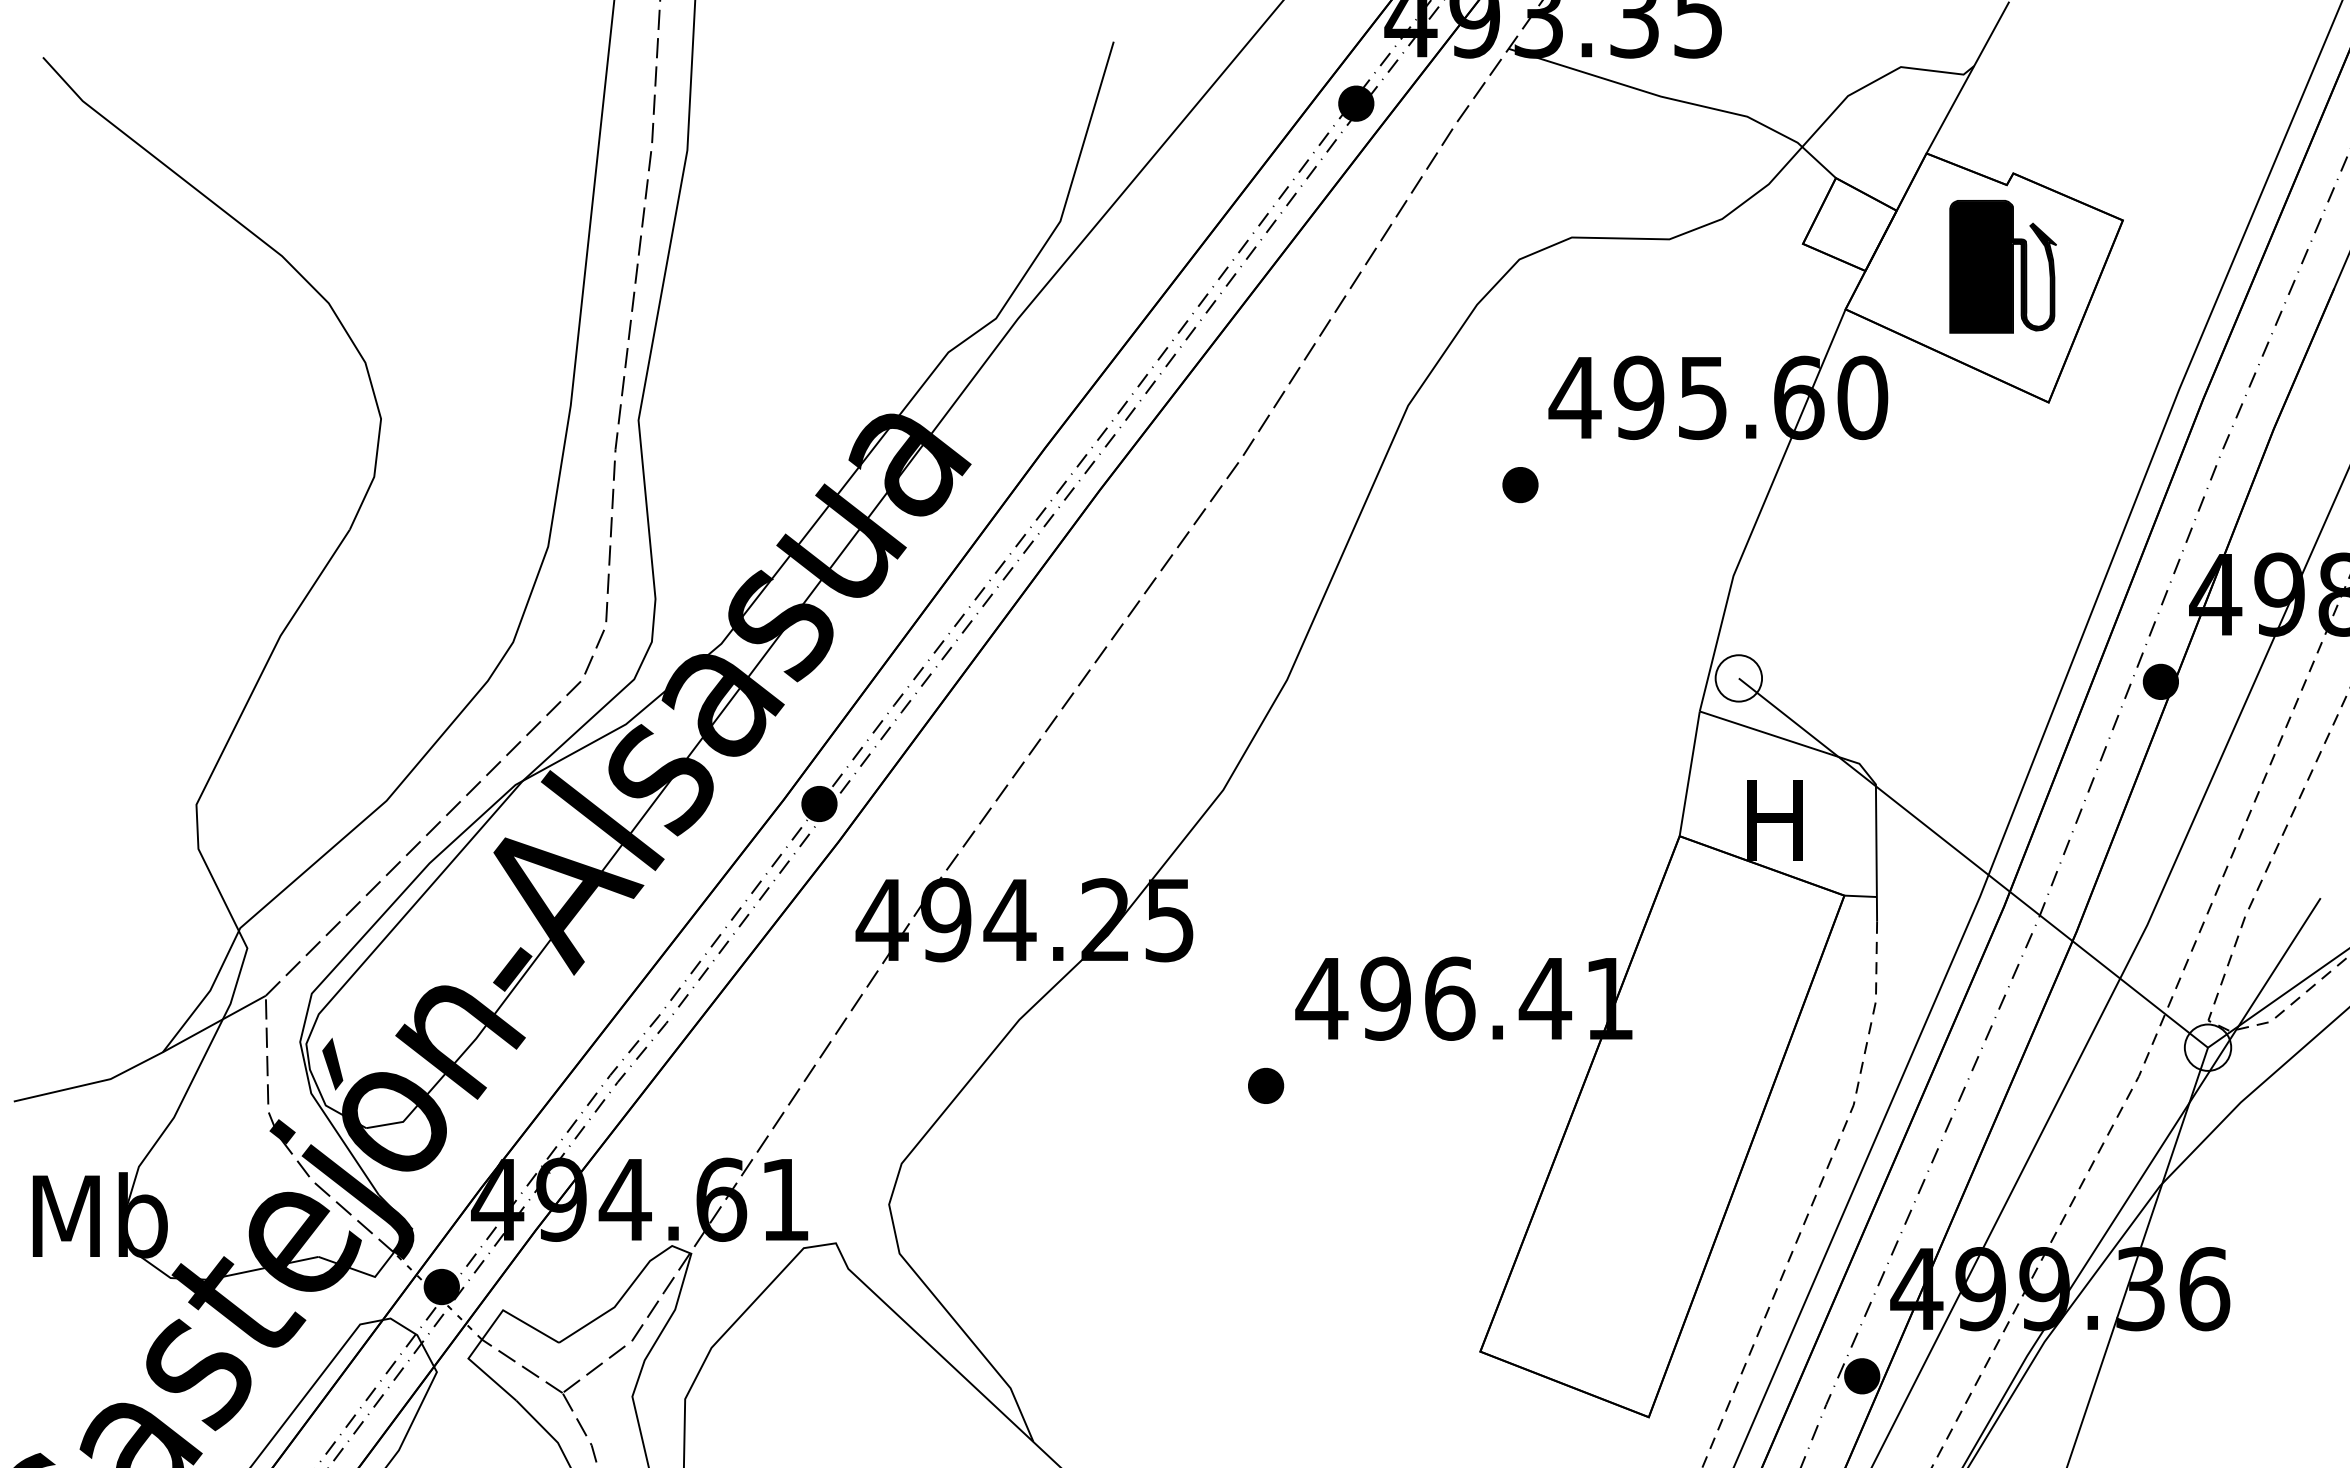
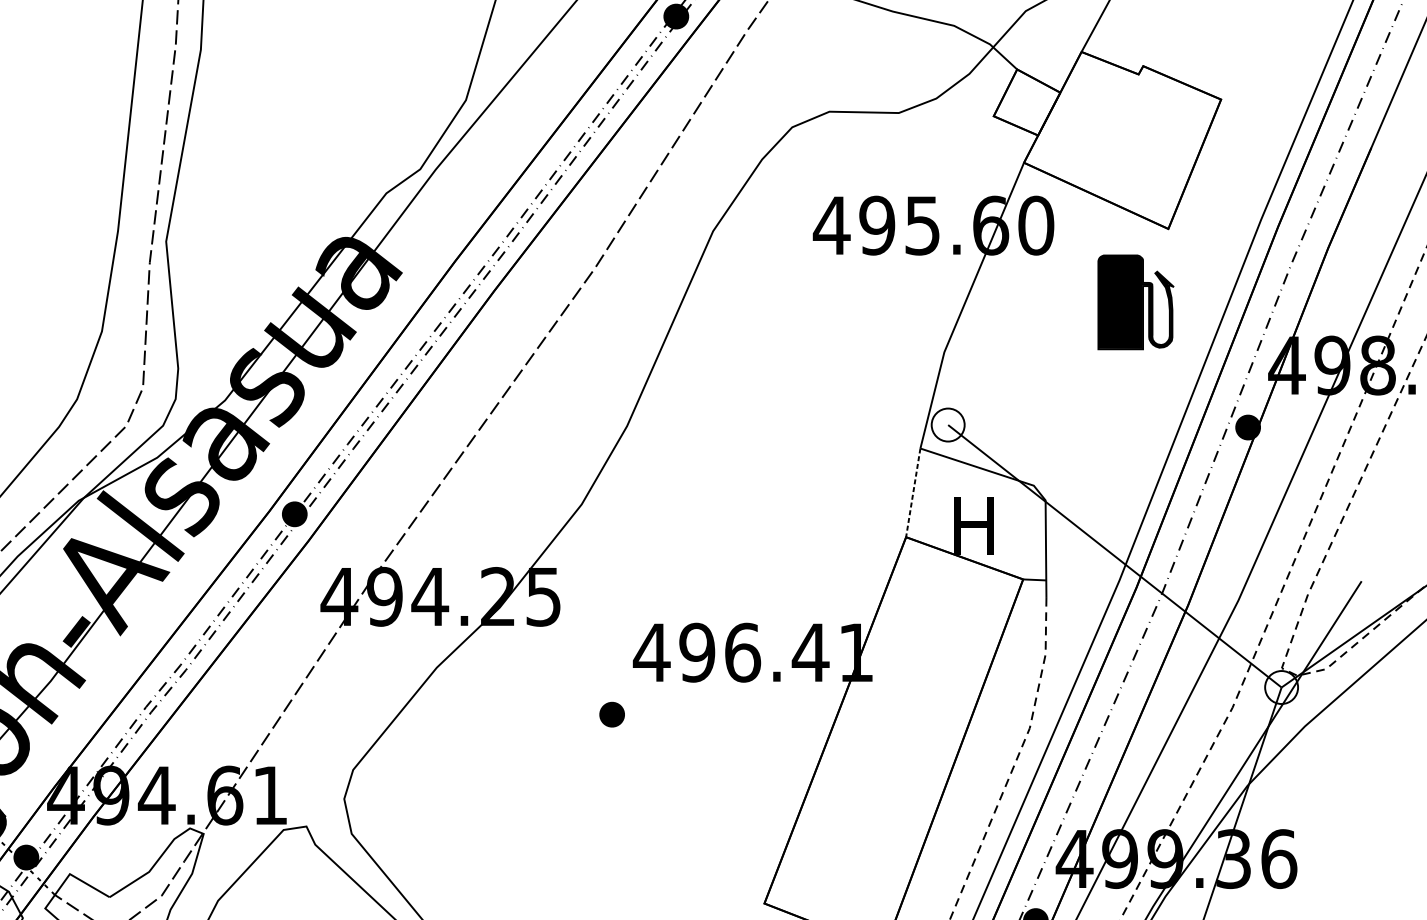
part: (2002, 266) -> (1135, 302), moved
part: (1520, 485) -> (792, 287), removed
line: (1689, 774) -> (913, 493), solid -> dashed

